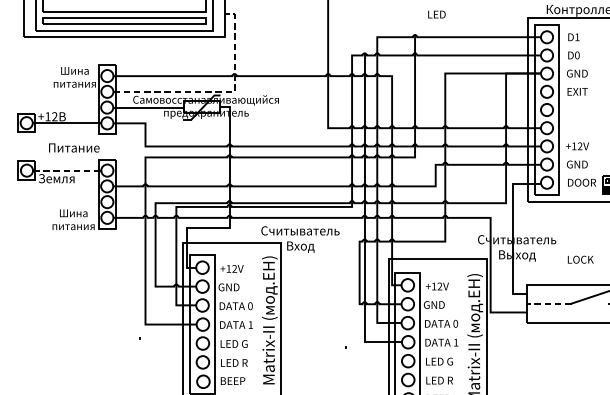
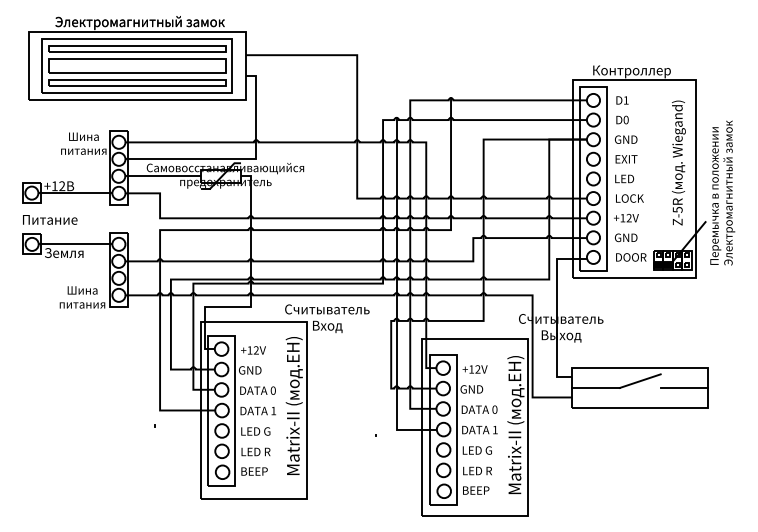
text: (436, 14) -> (624, 178), moved
line: (219, 91) -> (239, 159), dashed -> solid
text: (74, 147) -> (50, 219), moved
line: (67, 170) -> (75, 244), dashed -> solid
text: (580, 259) -> (629, 198), moved
line: (549, 303) -> (596, 387), dashed -> solid

